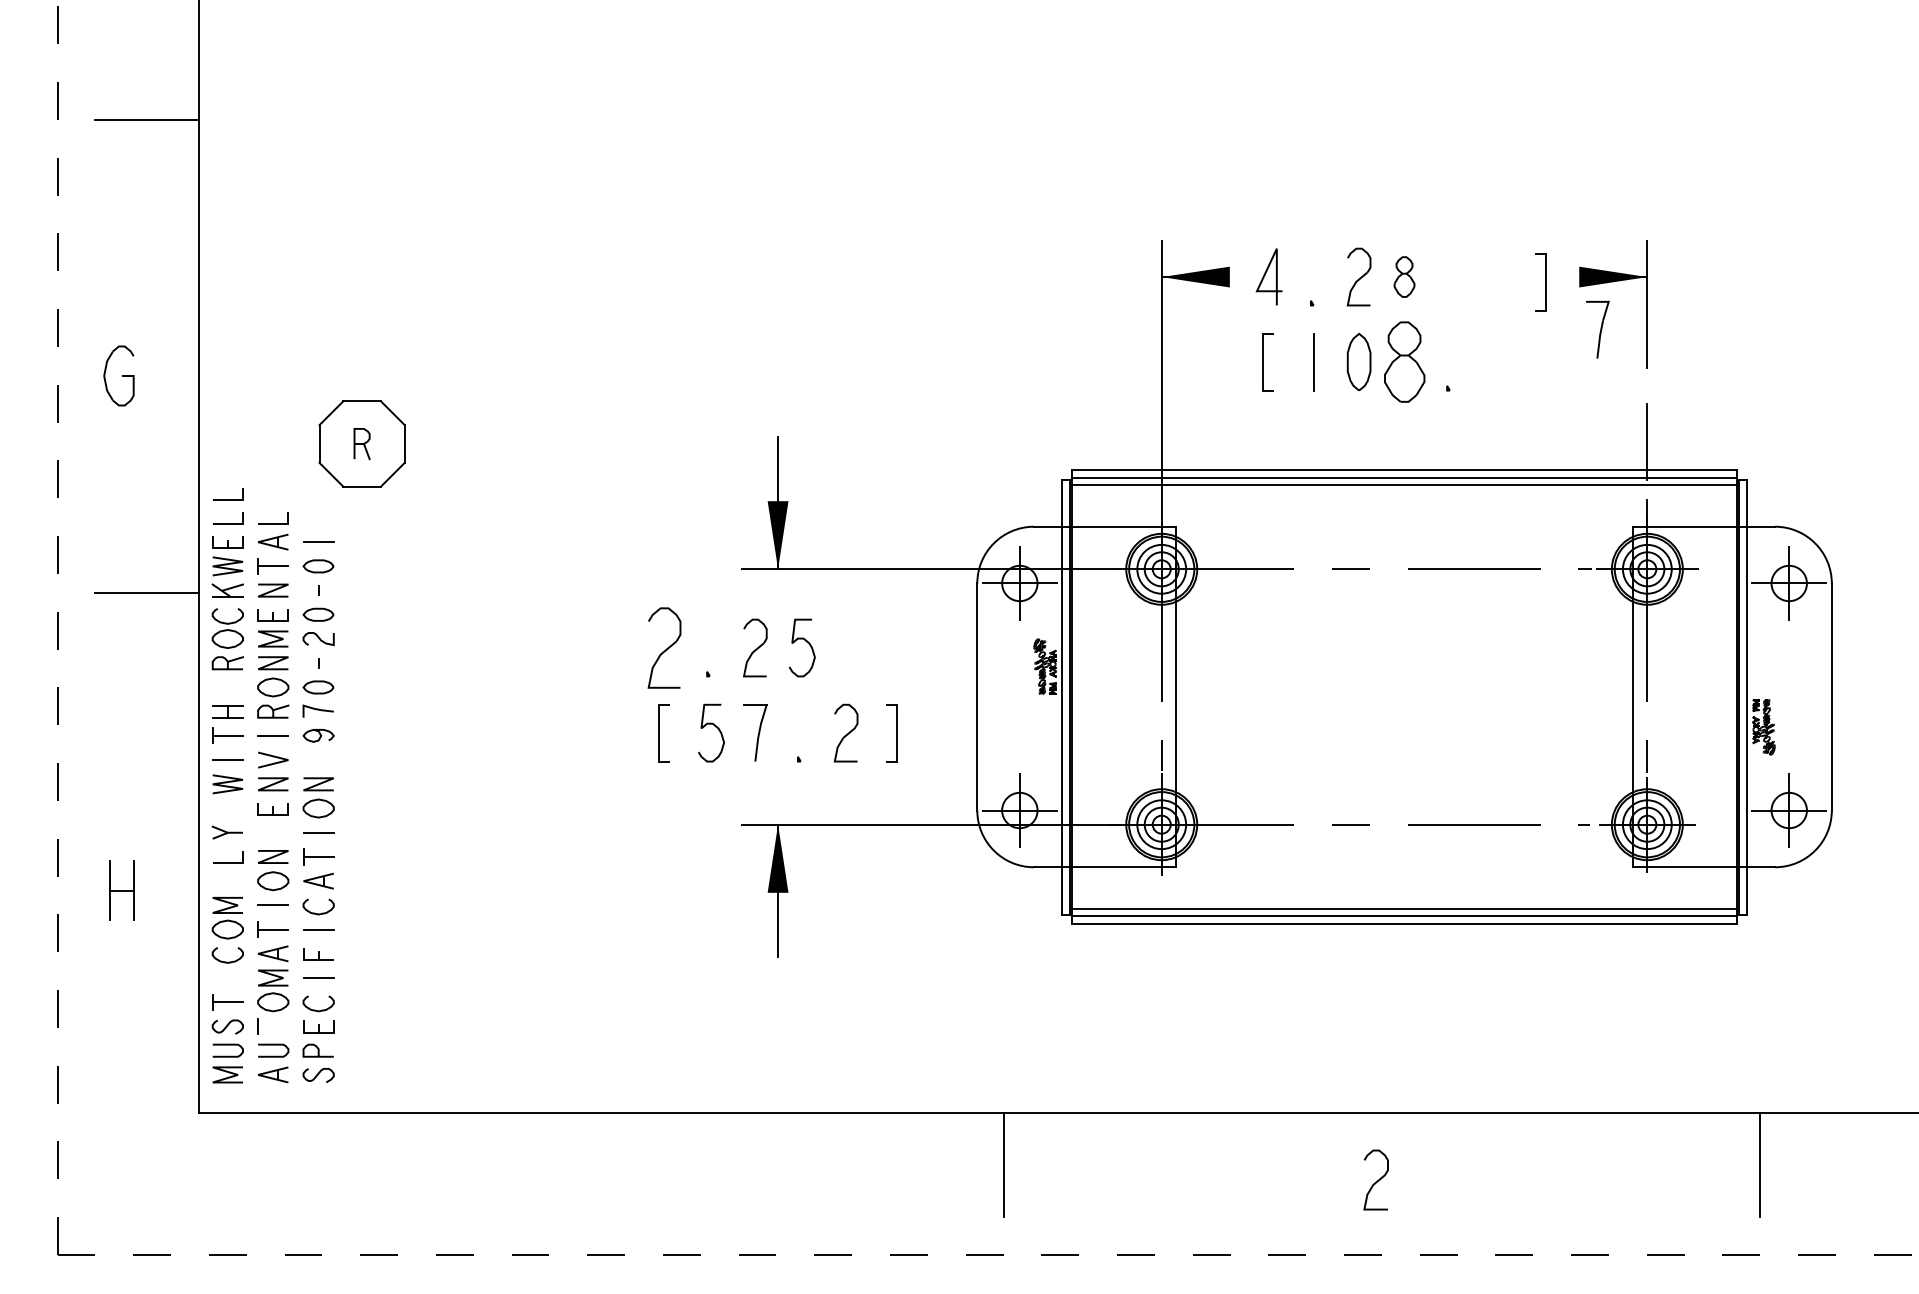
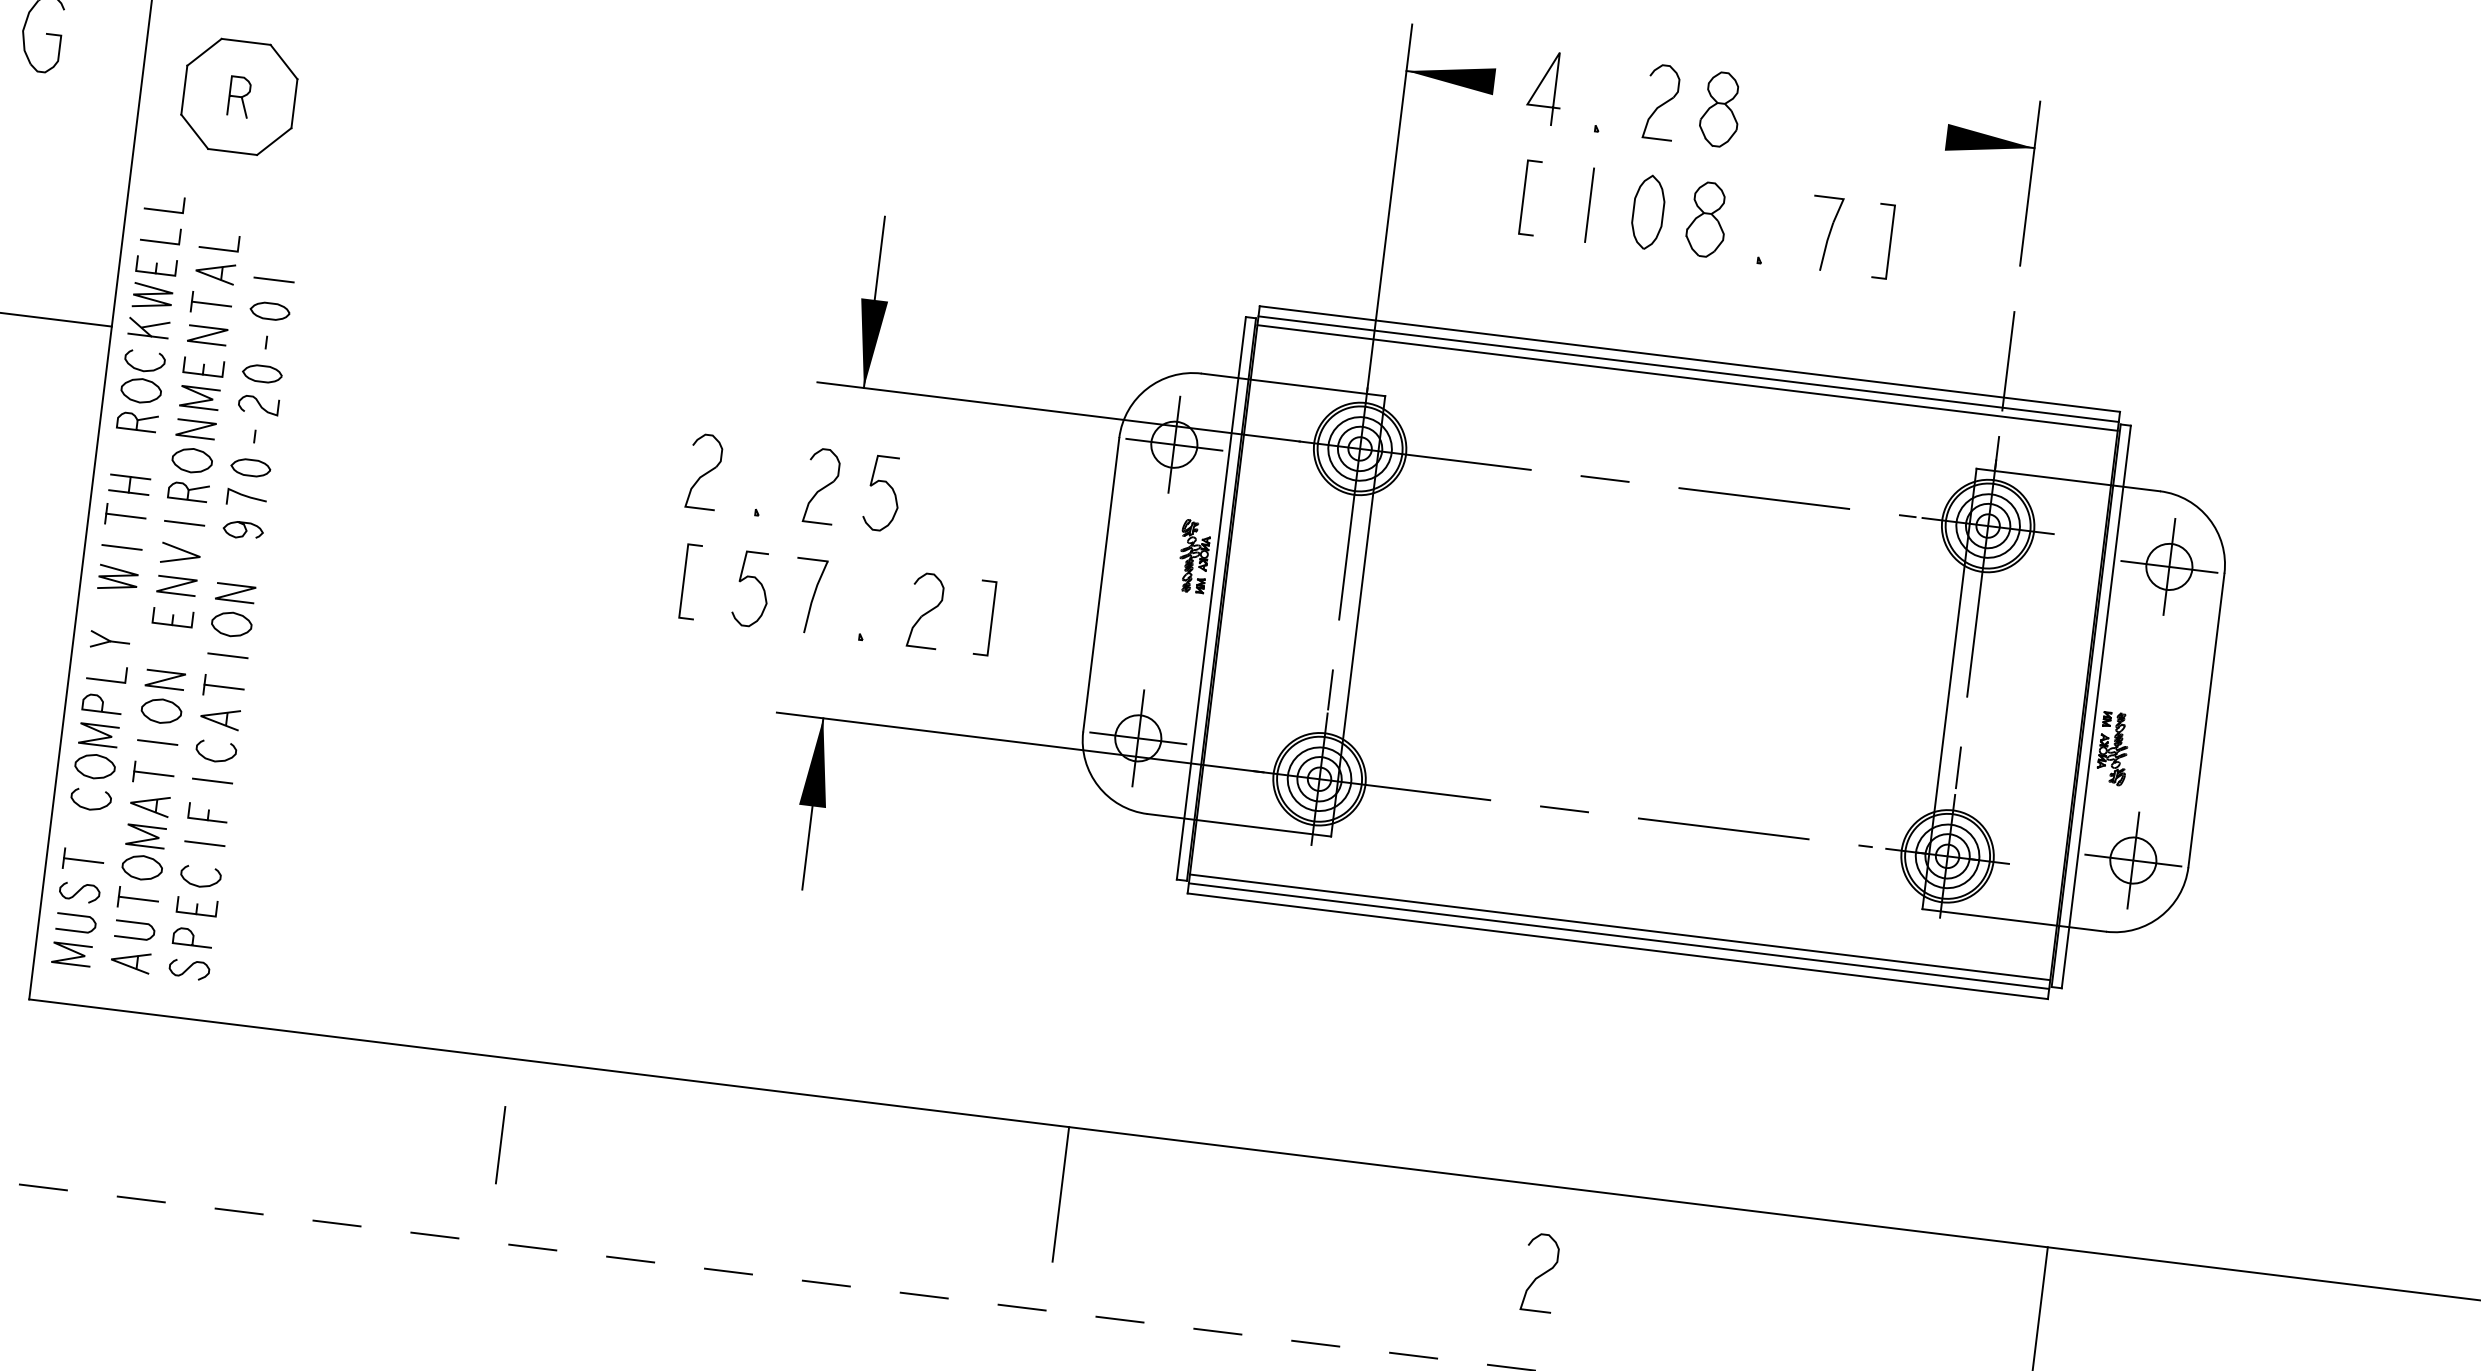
part: (1404, 276) -> (1720, 108), size x1.43
line: (1545, 282) -> (1889, 242), moved
part: (1597, 329) -> (1824, 233), moved
part: (1404, 362) -> (1706, 220), size x0.71
part: (361, 443) -> (238, 96), moved
part: (664, 647) -> (704, 471), size x0.71
curve: (227, 881) -> (102, 704), added
line: (273, 1026) -> (138, 899), added
line: (572, 1179) -> (501, 1144), added

